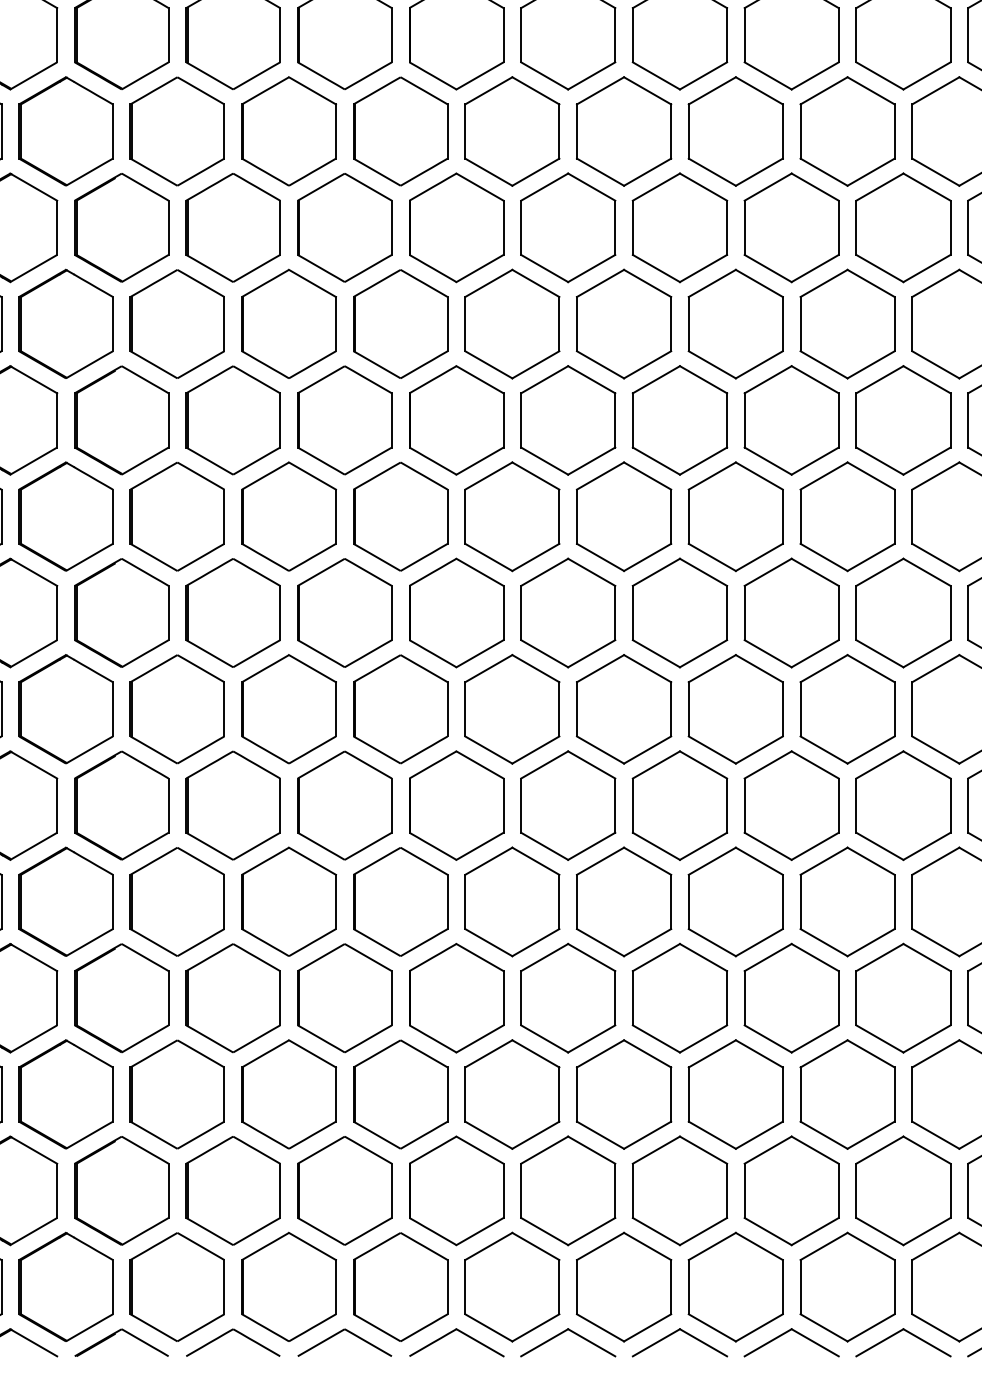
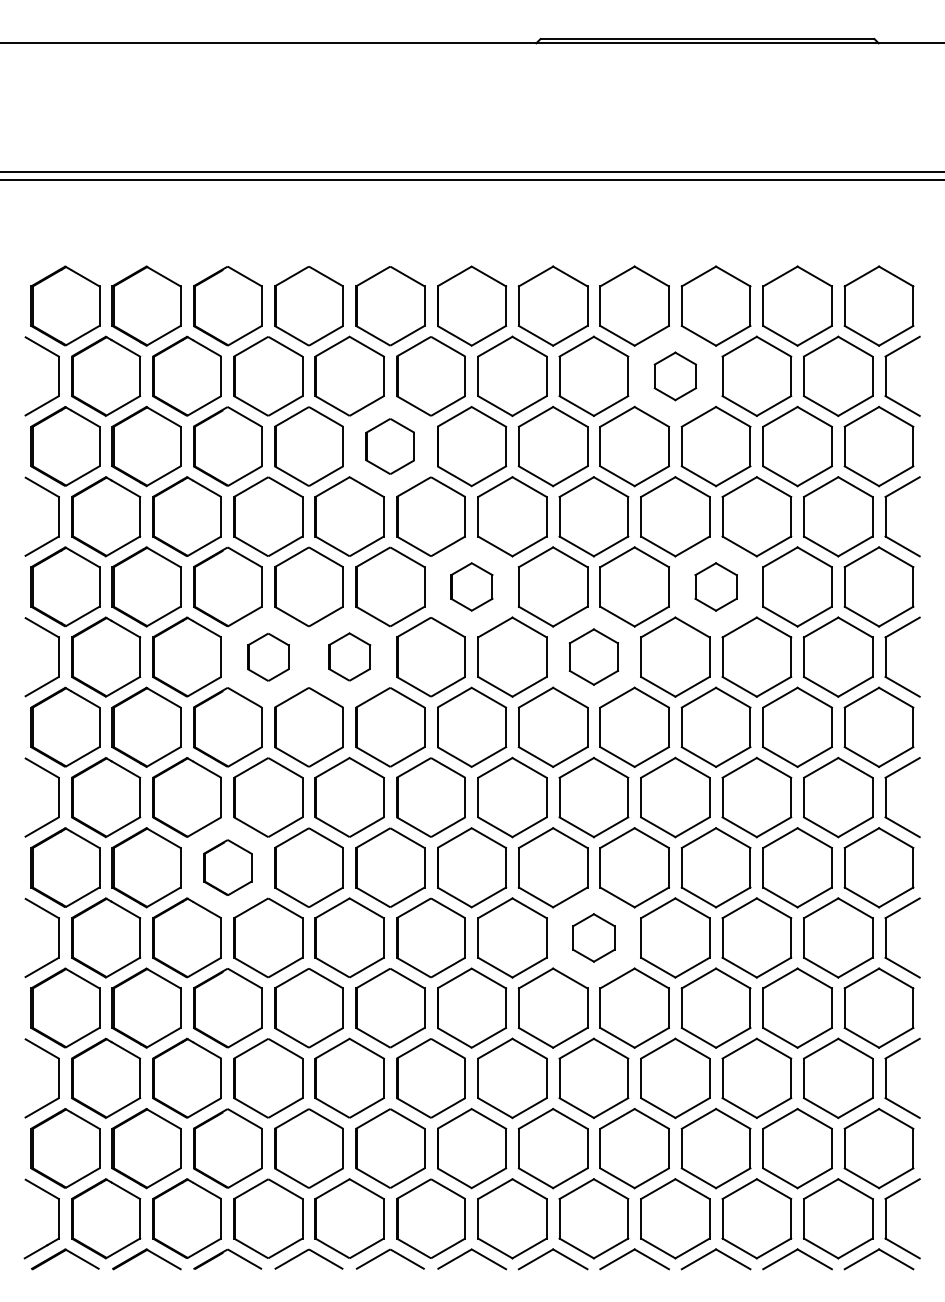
part: (735, 131) -> (675, 376), size x0.6
part: (345, 227) -> (390, 446), size x0.7
part: (456, 419) -> (471, 586), size x0.6
part: (790, 419) -> (715, 586), size x0.6
part: (288, 515) -> (349, 656), size x0.6
part: (623, 515) -> (593, 656), size x0.7
part: (177, 517) -> (268, 657), size x0.6
part: (121, 805) -> (227, 867), size x0.7
part: (623, 901) -> (593, 937), size x0.6

